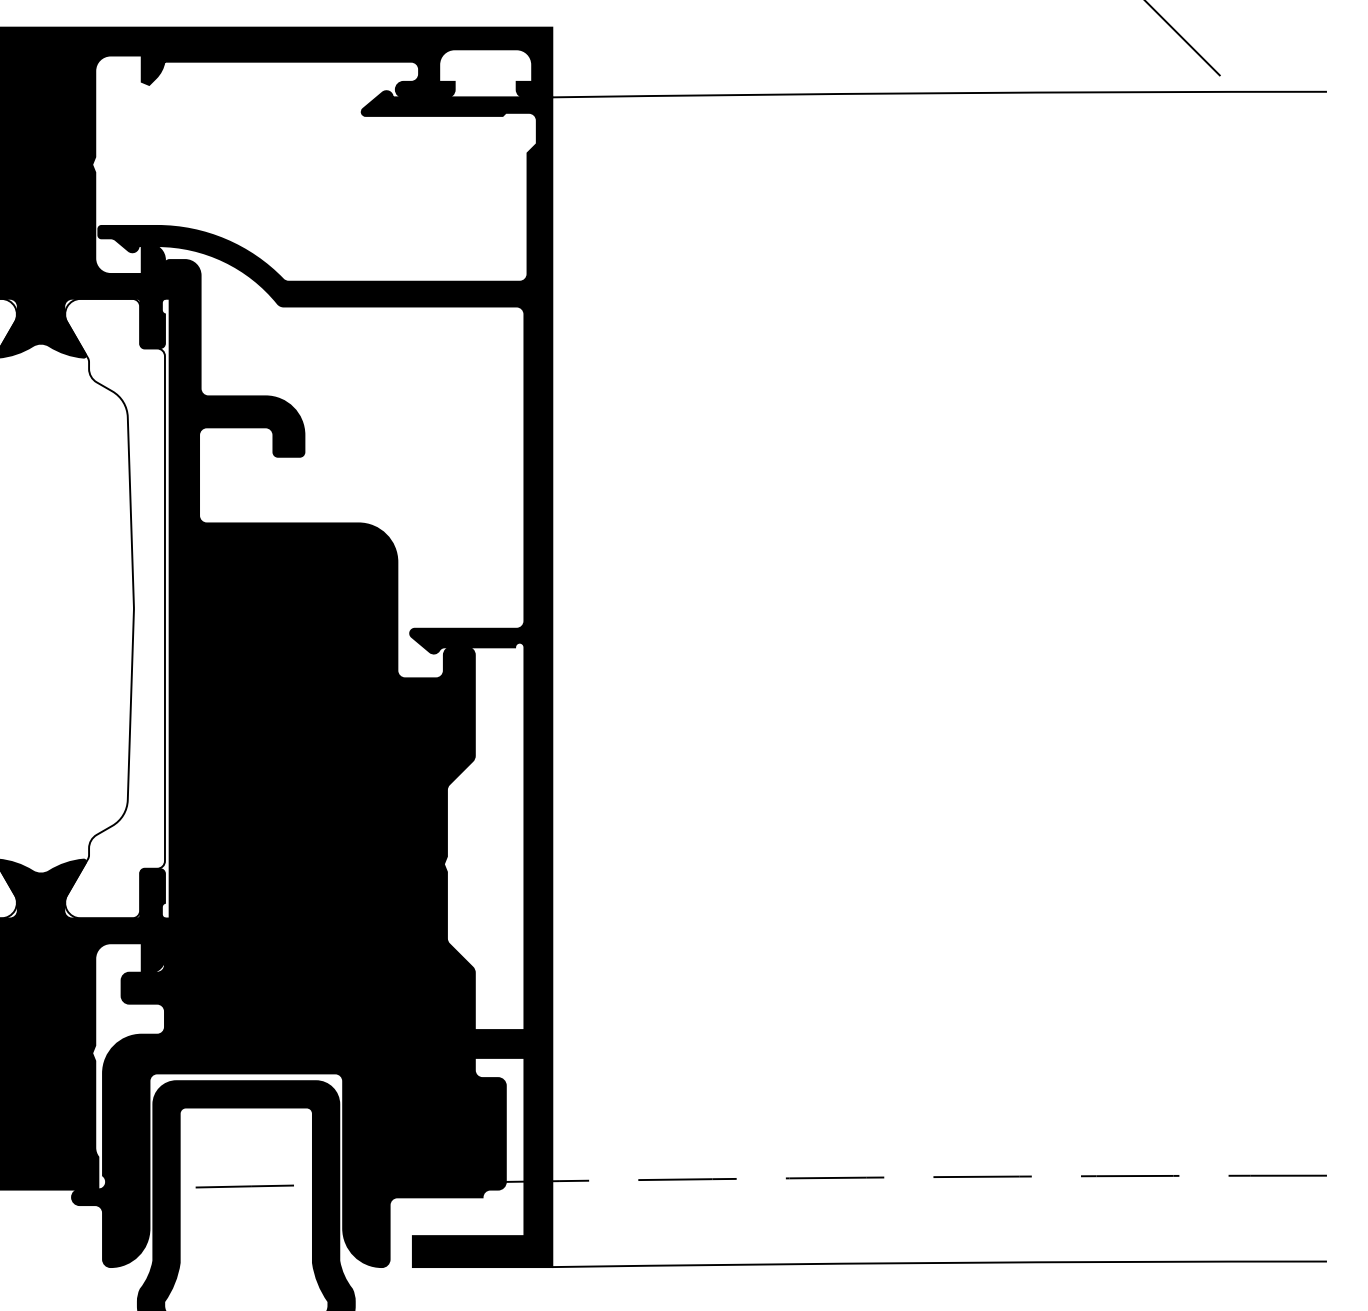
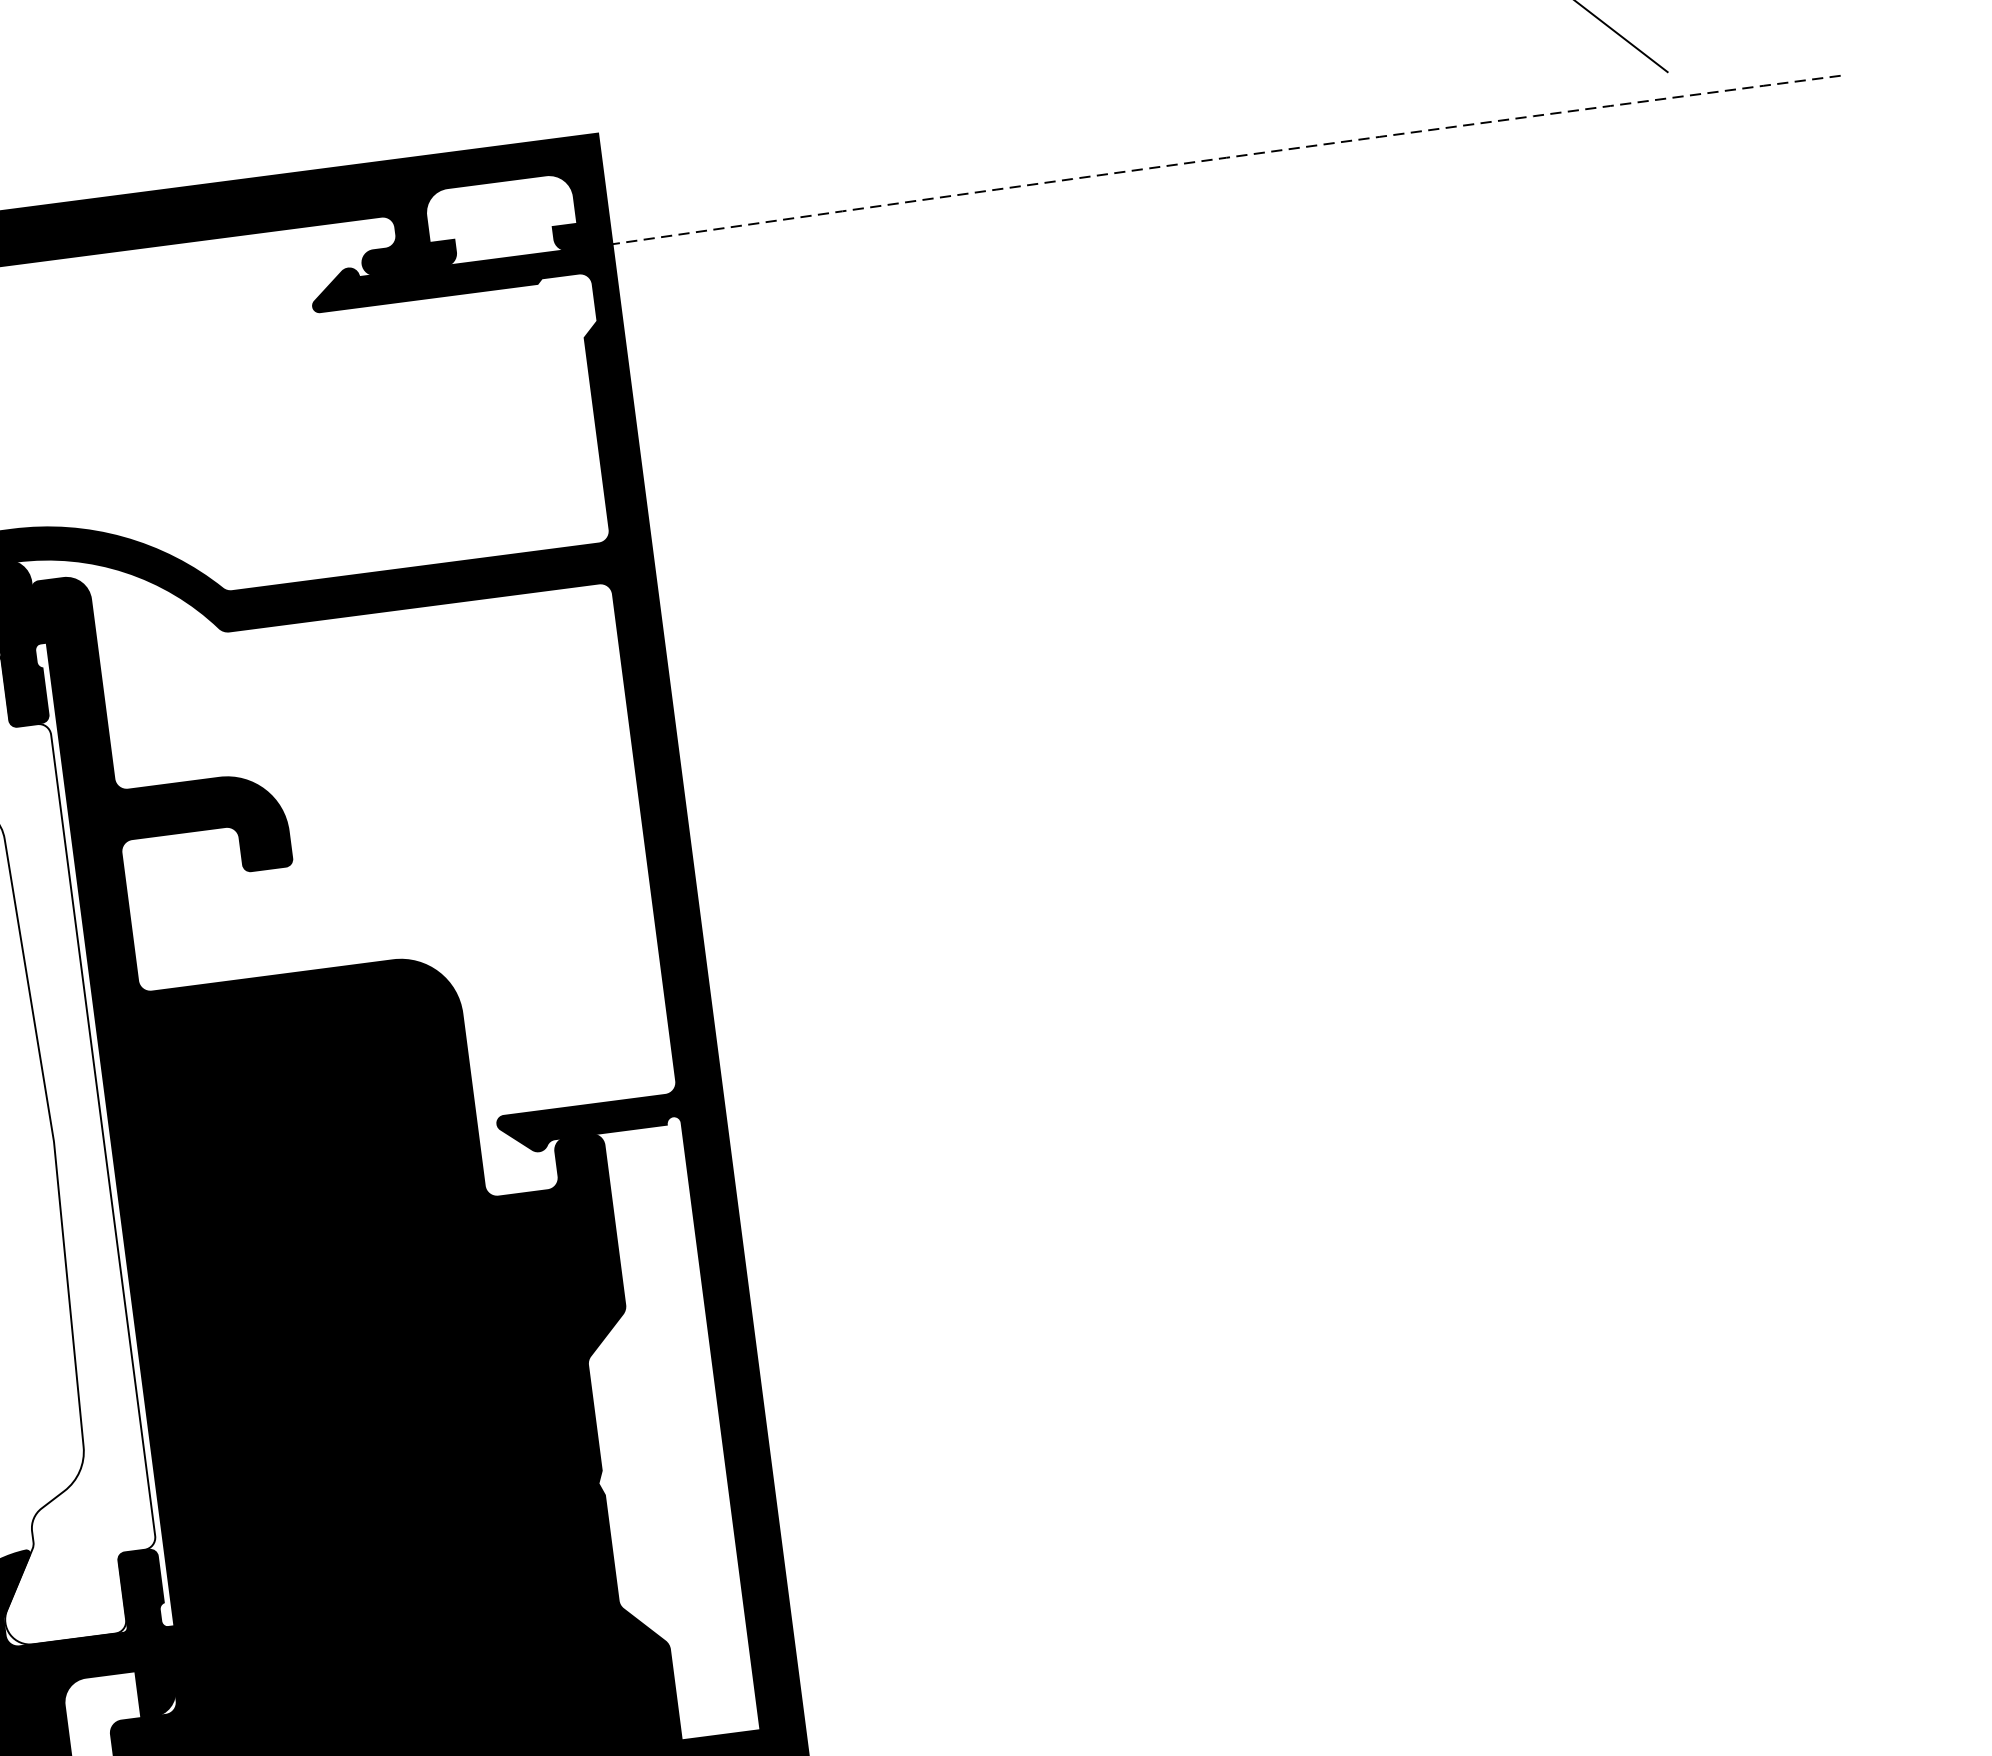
arc: (939, 93) -> (1226, 158), solid -> dashed

